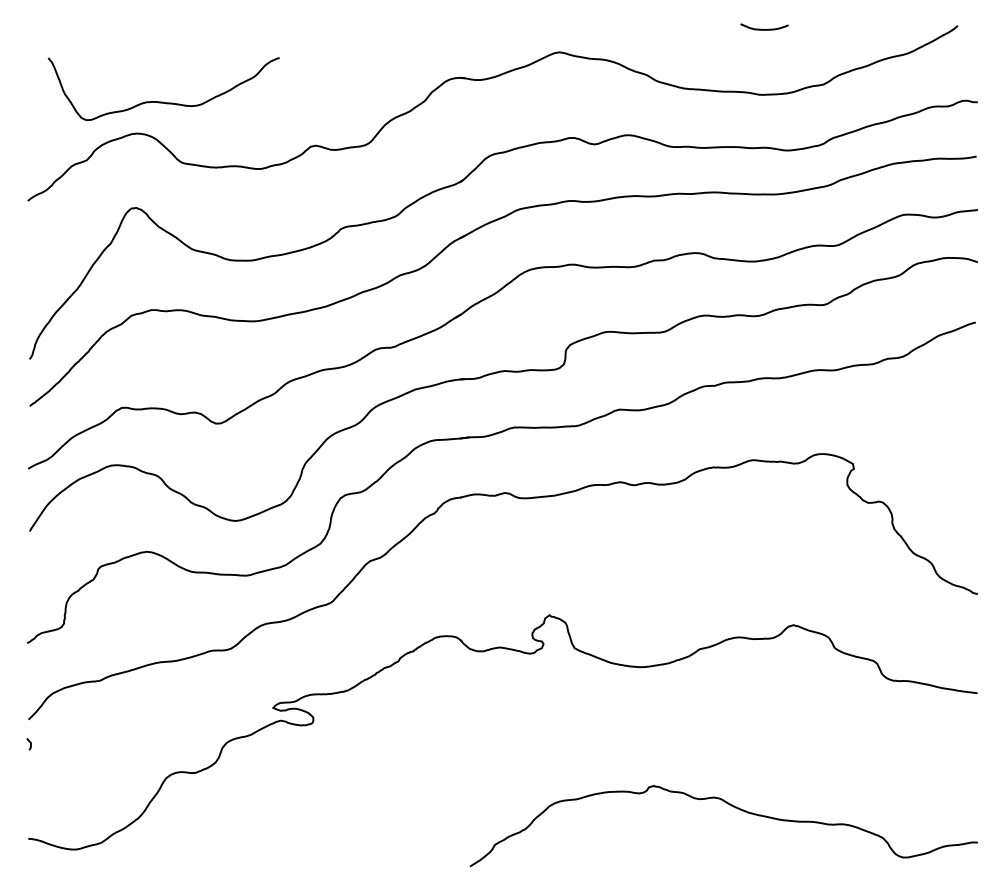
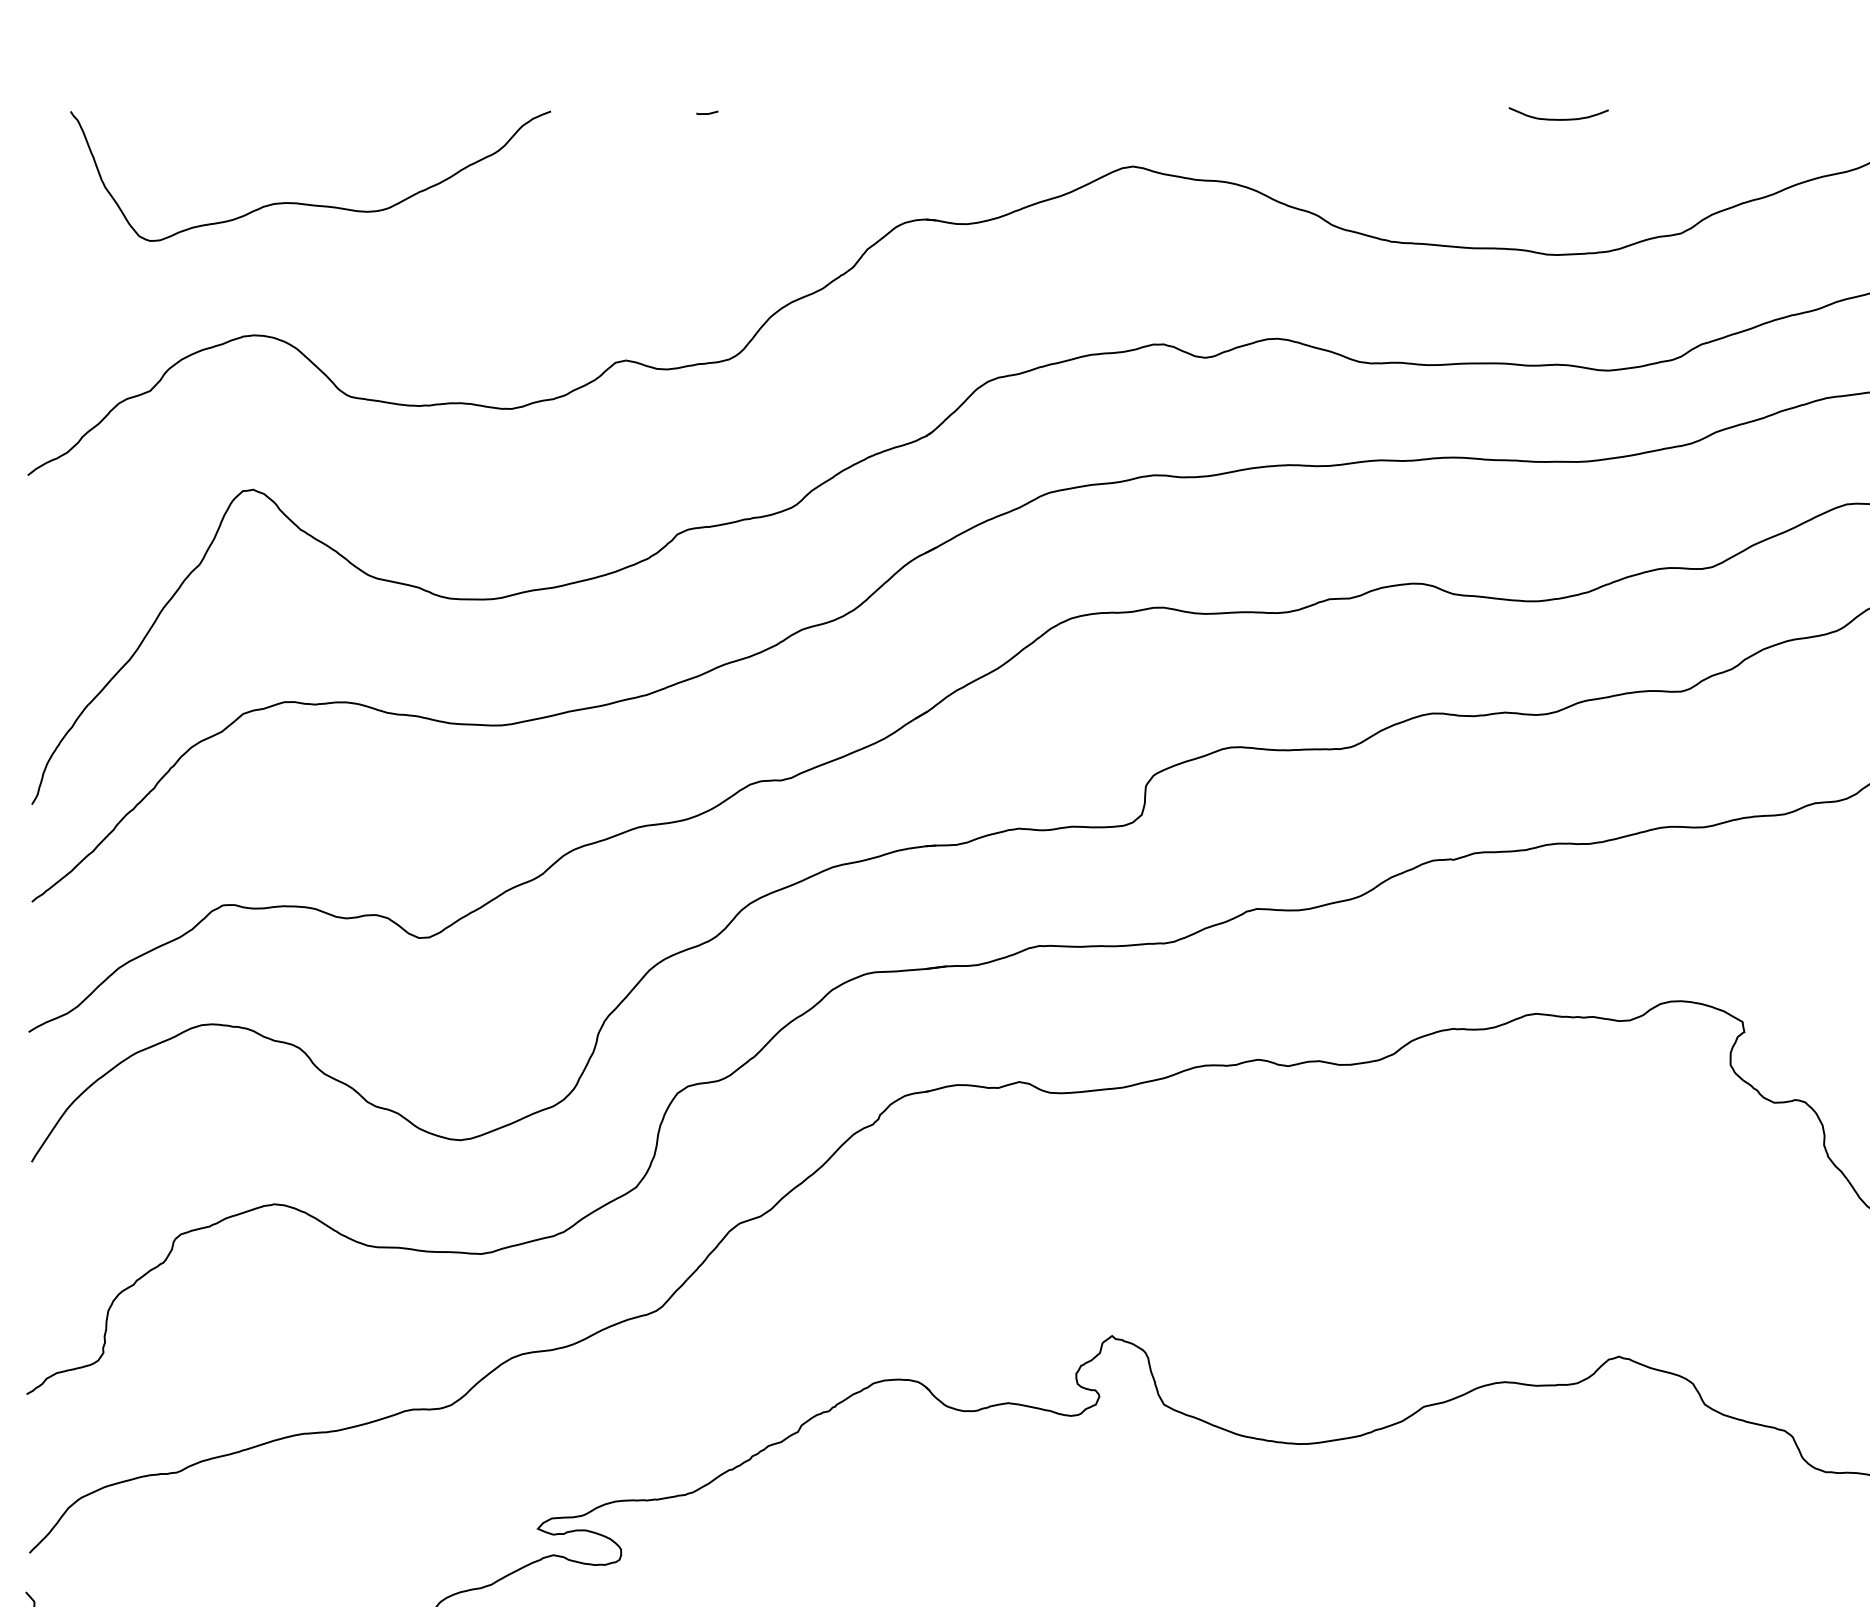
line: (354, 26) -> (706, 112), added
curve: (162, 101) -> (307, 202), moved

